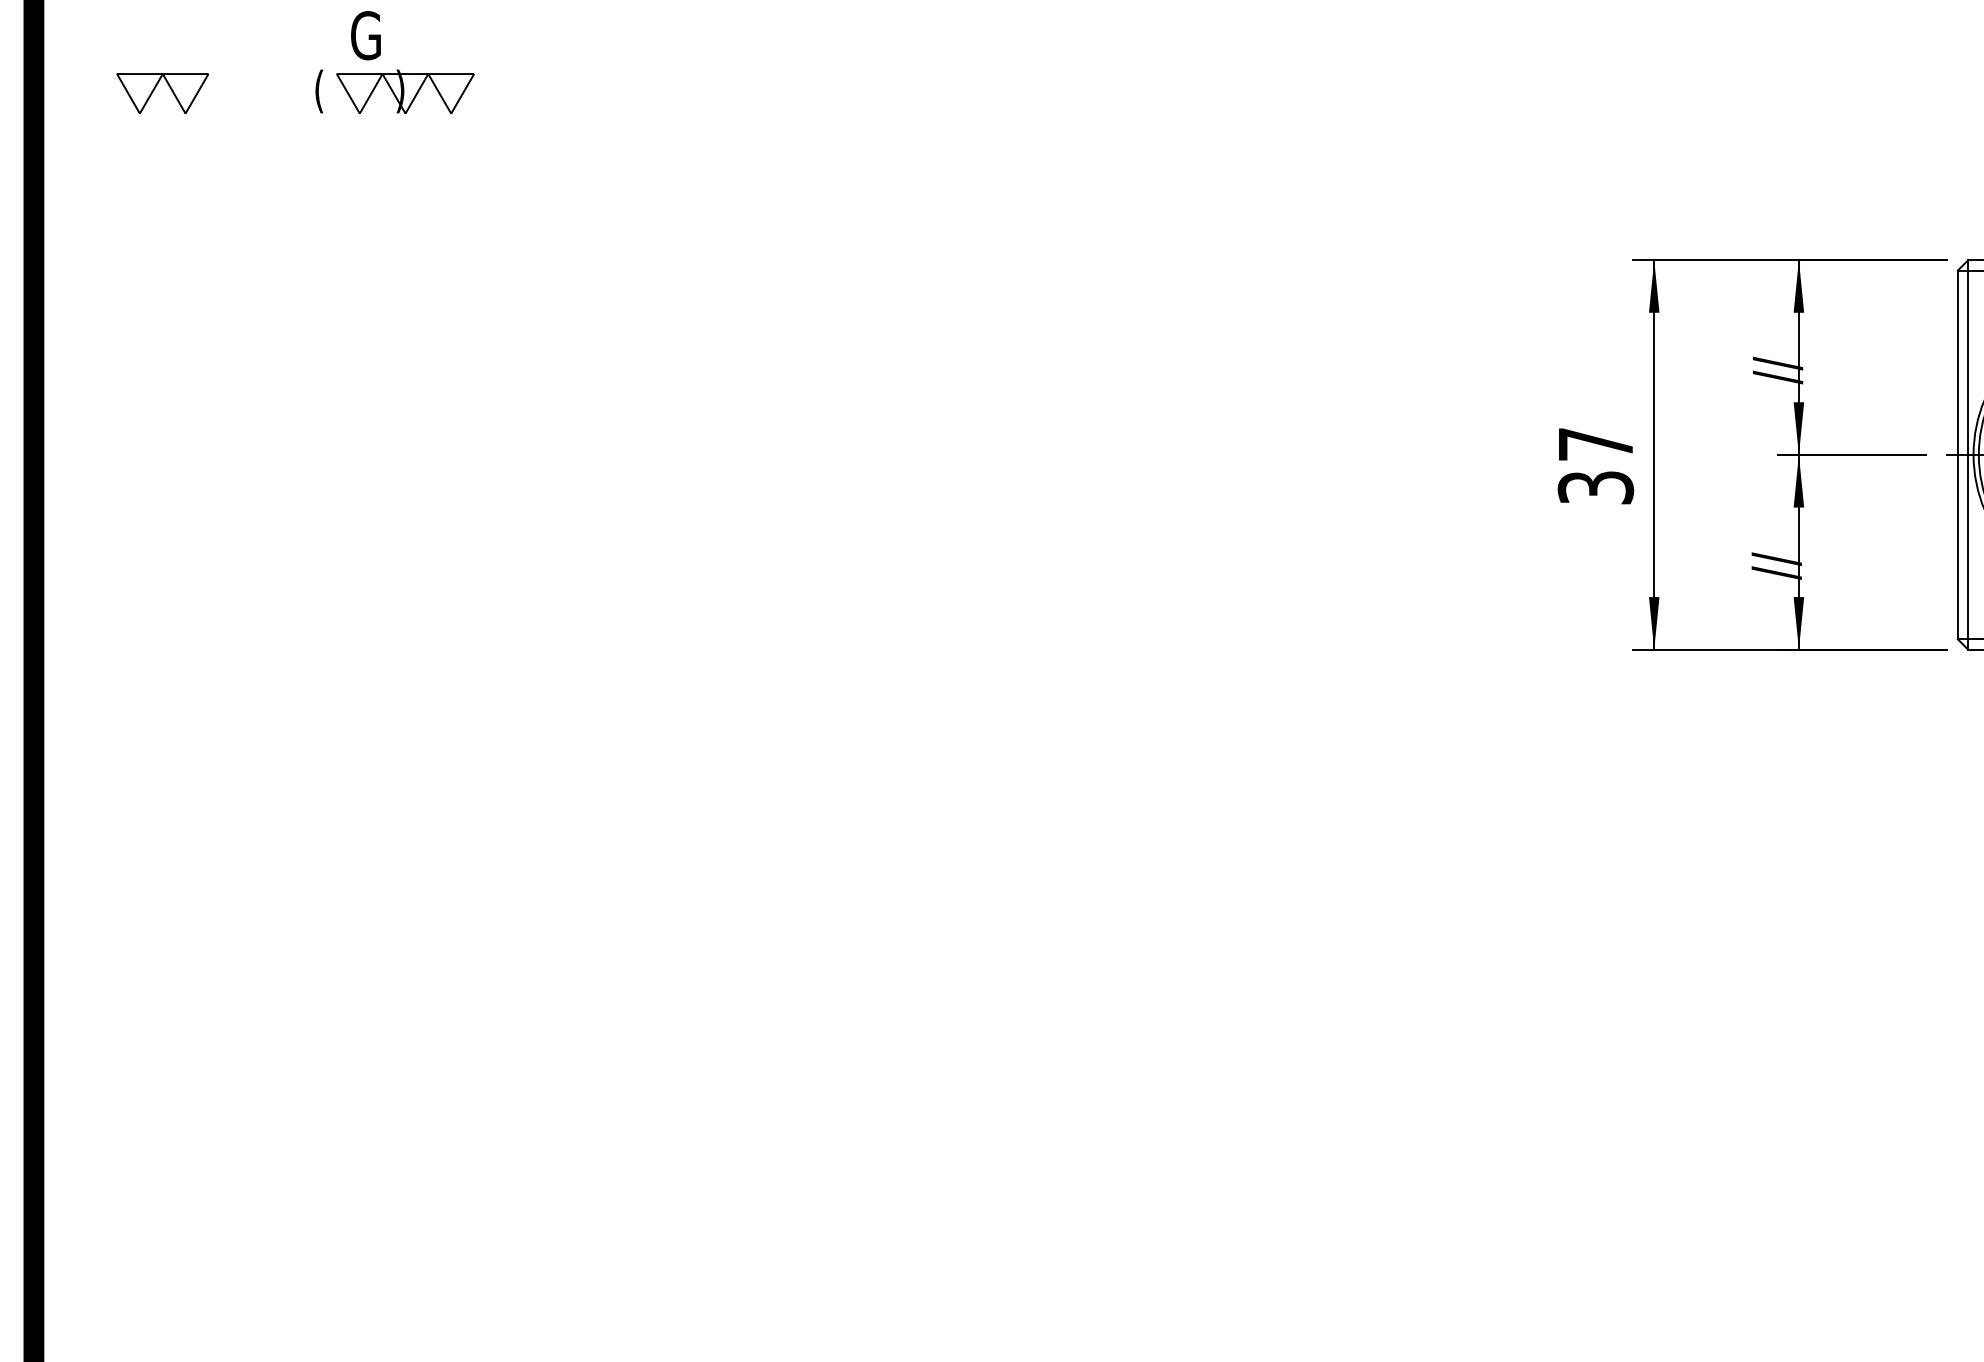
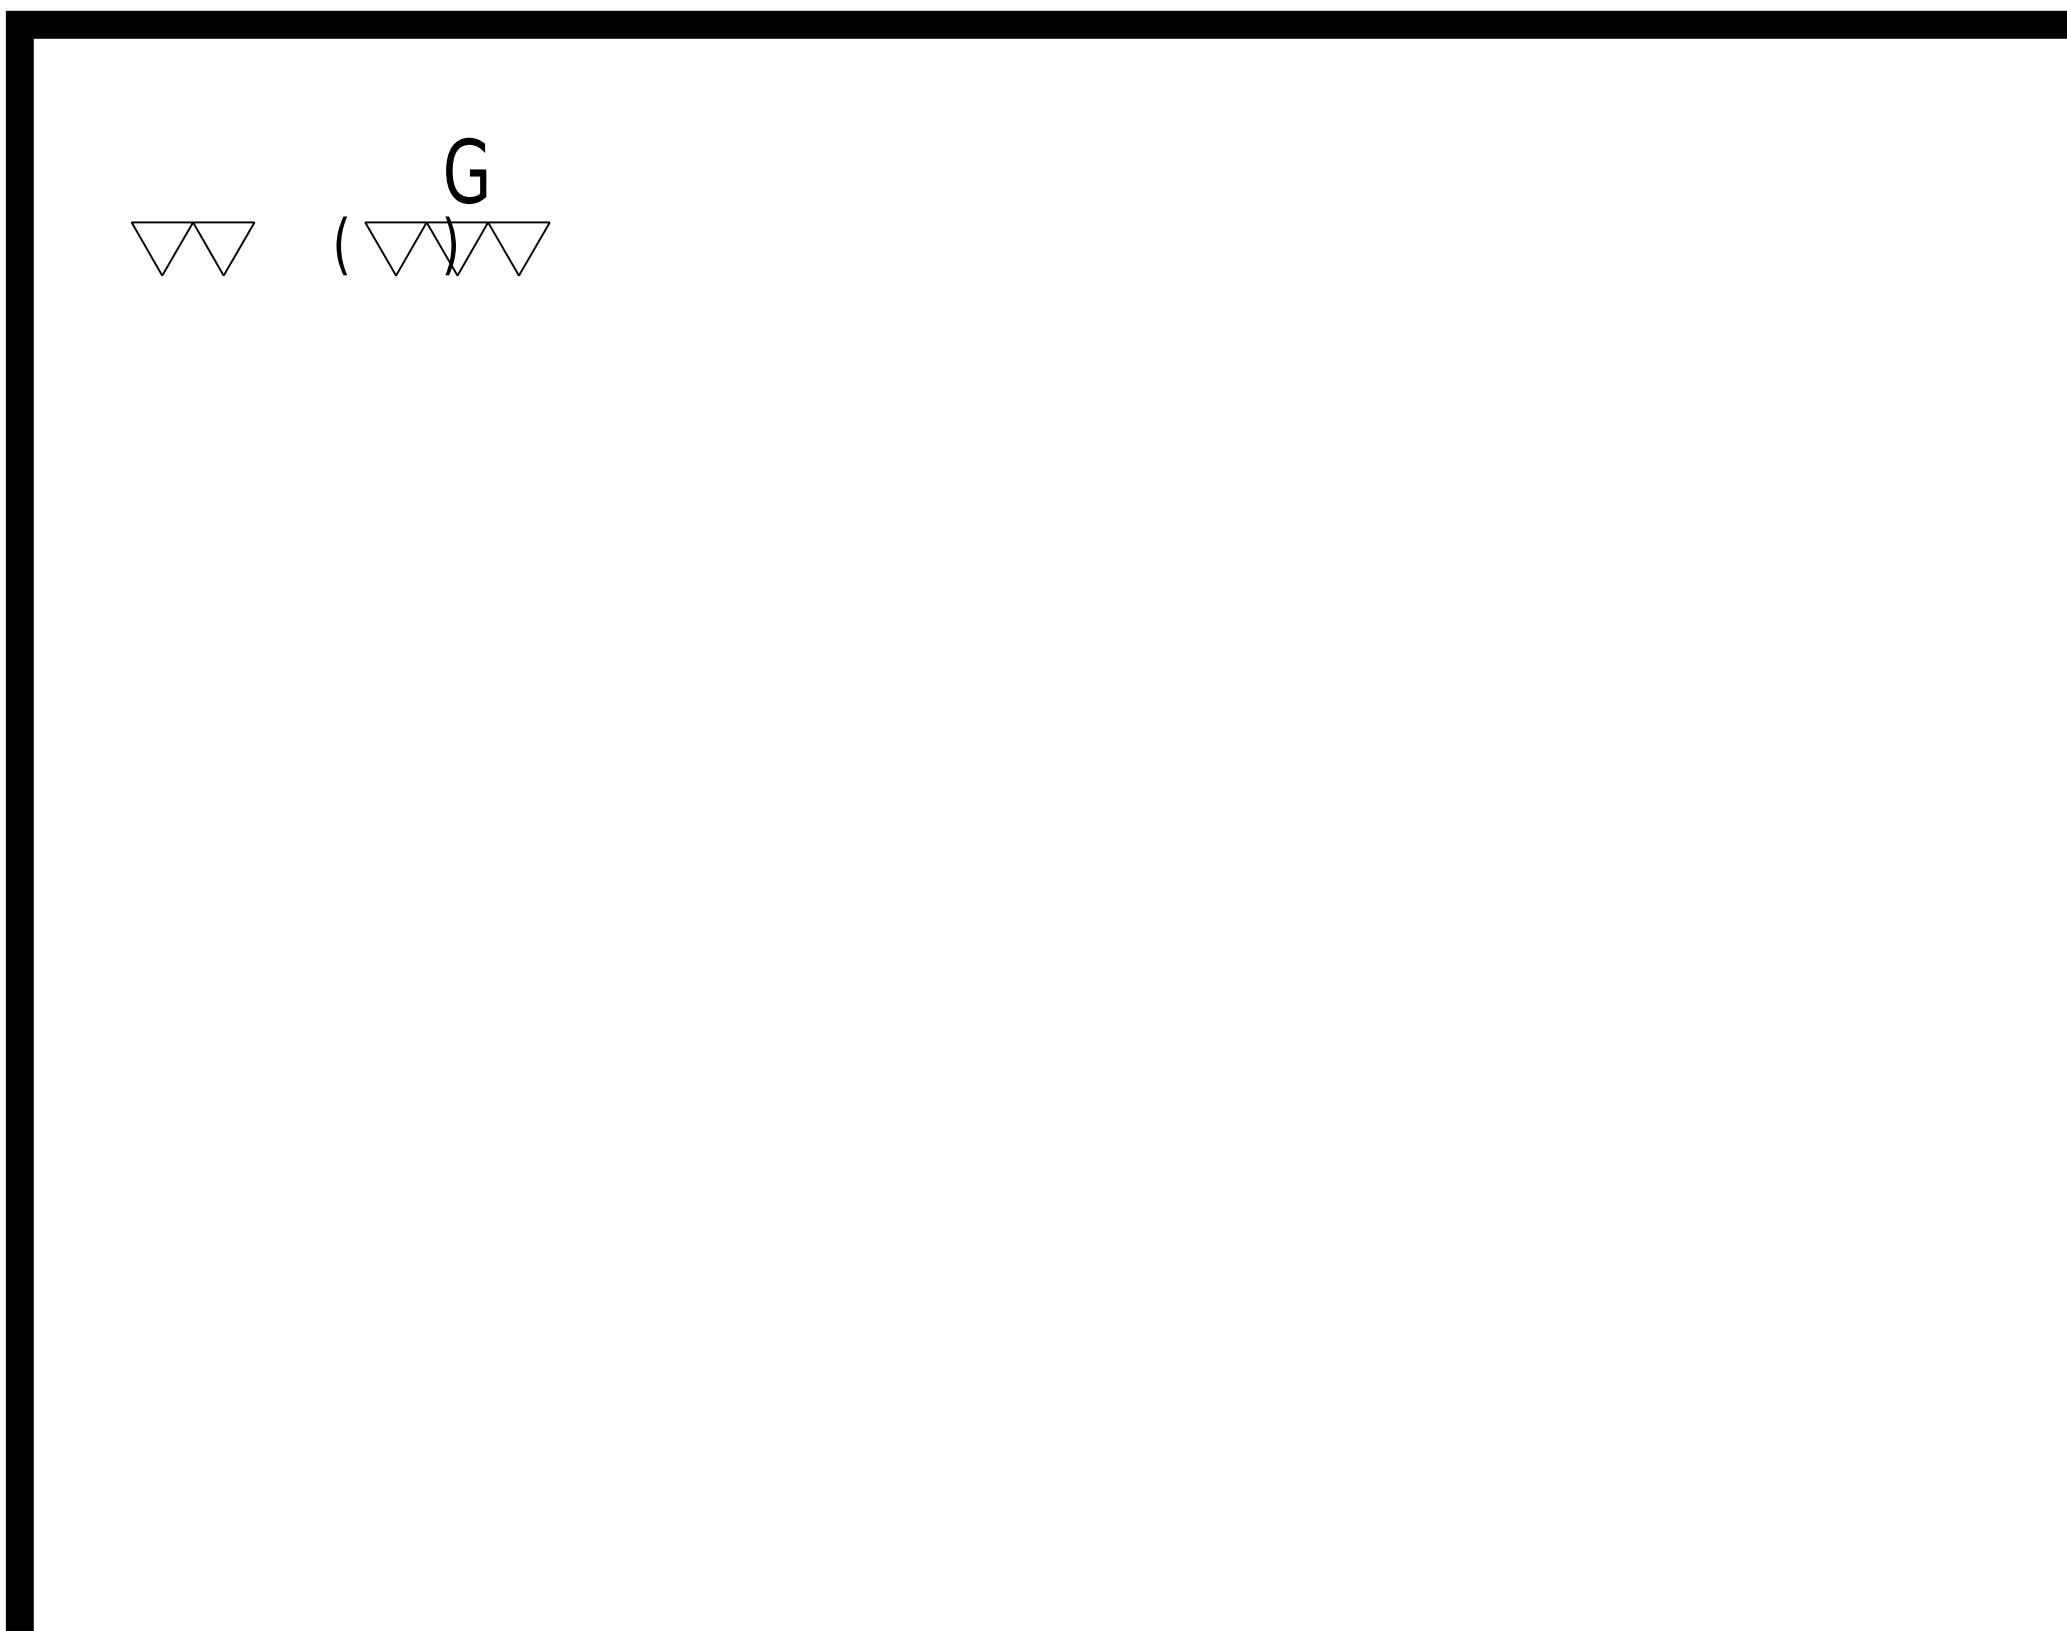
part: (394, 91) -> (442, 245), moved

